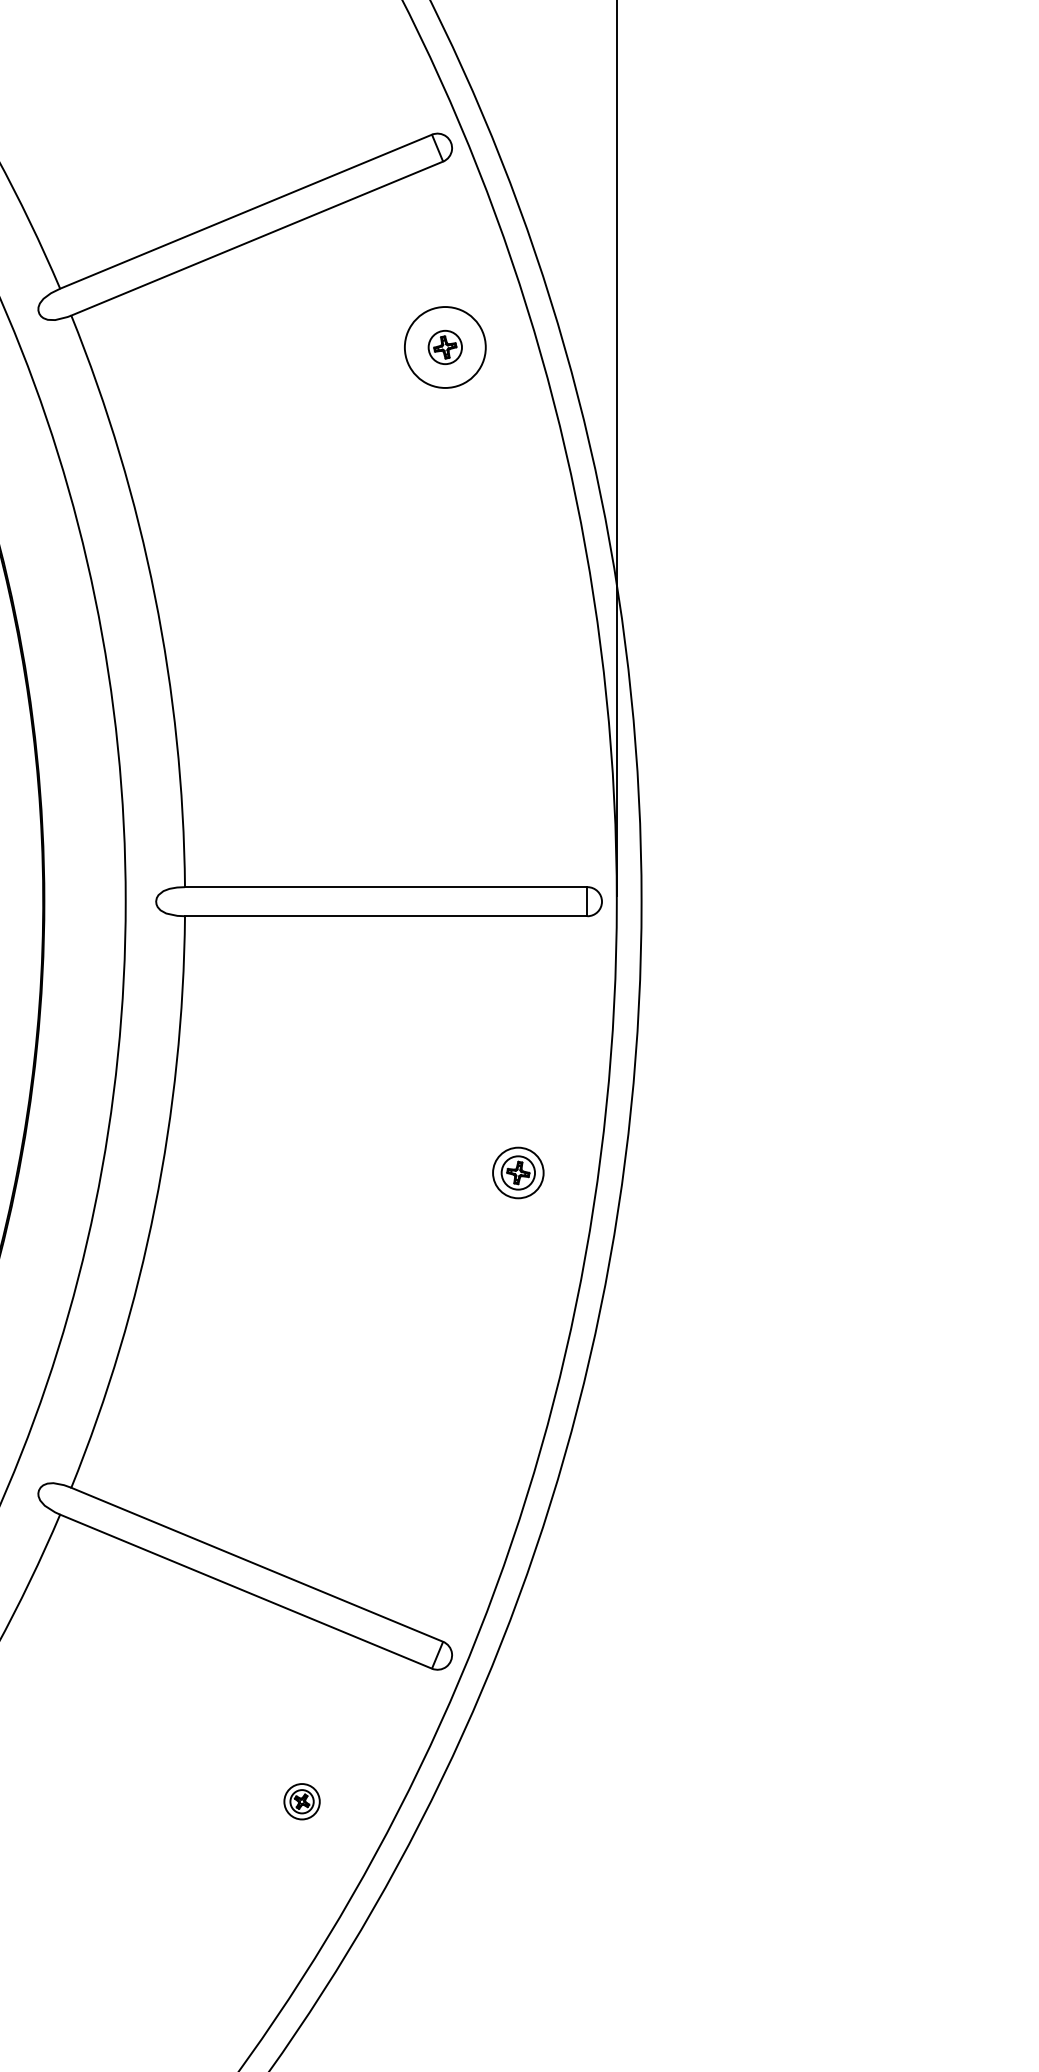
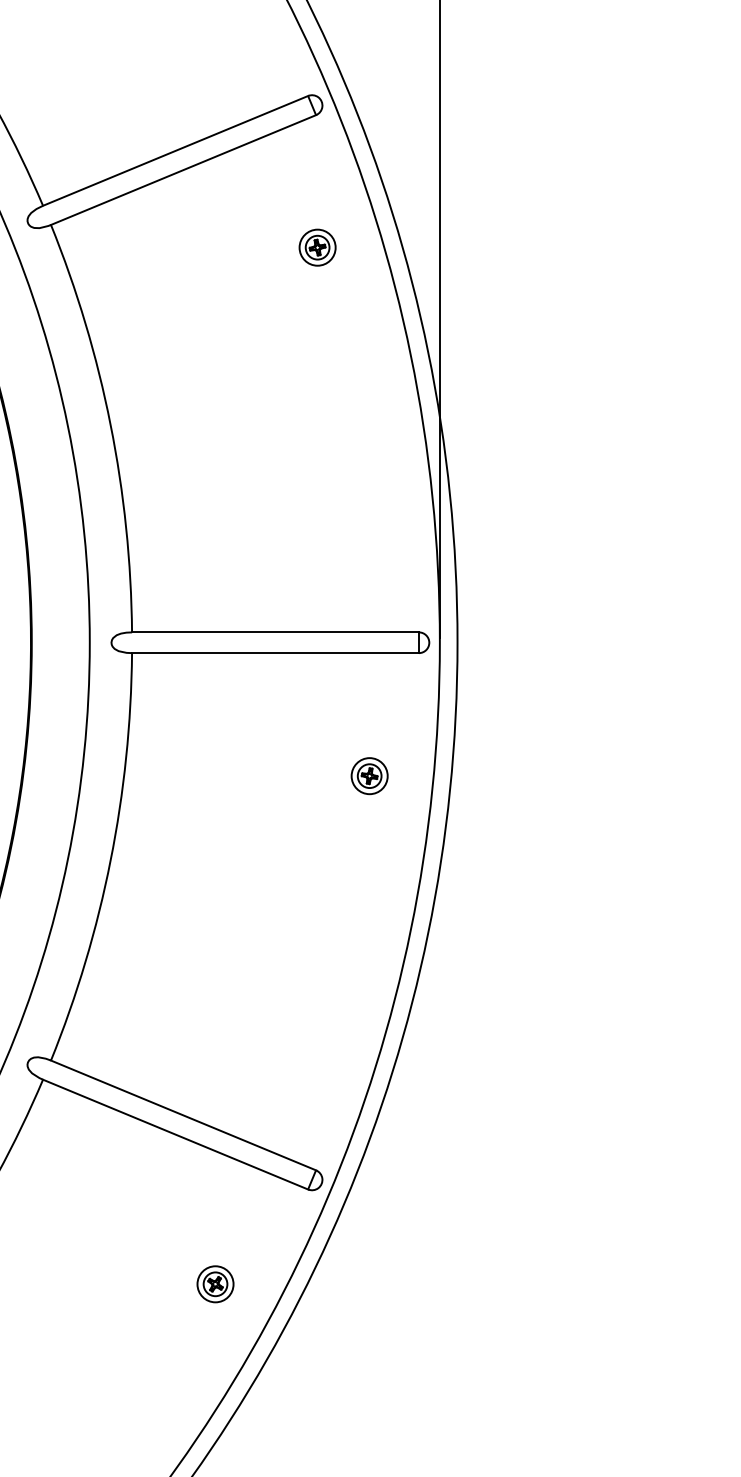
circle: (445, 347) -> (317, 247), size x0.62
part: (518, 1173) -> (369, 776), moved
part: (302, 1801) -> (215, 1284), size x1.43

